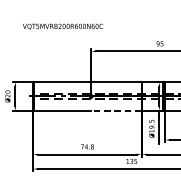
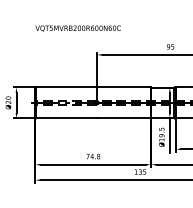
text: (62, 26) -> (77, 28), moved
line: (116, 111) -> (124, 118), dashed -> solid

